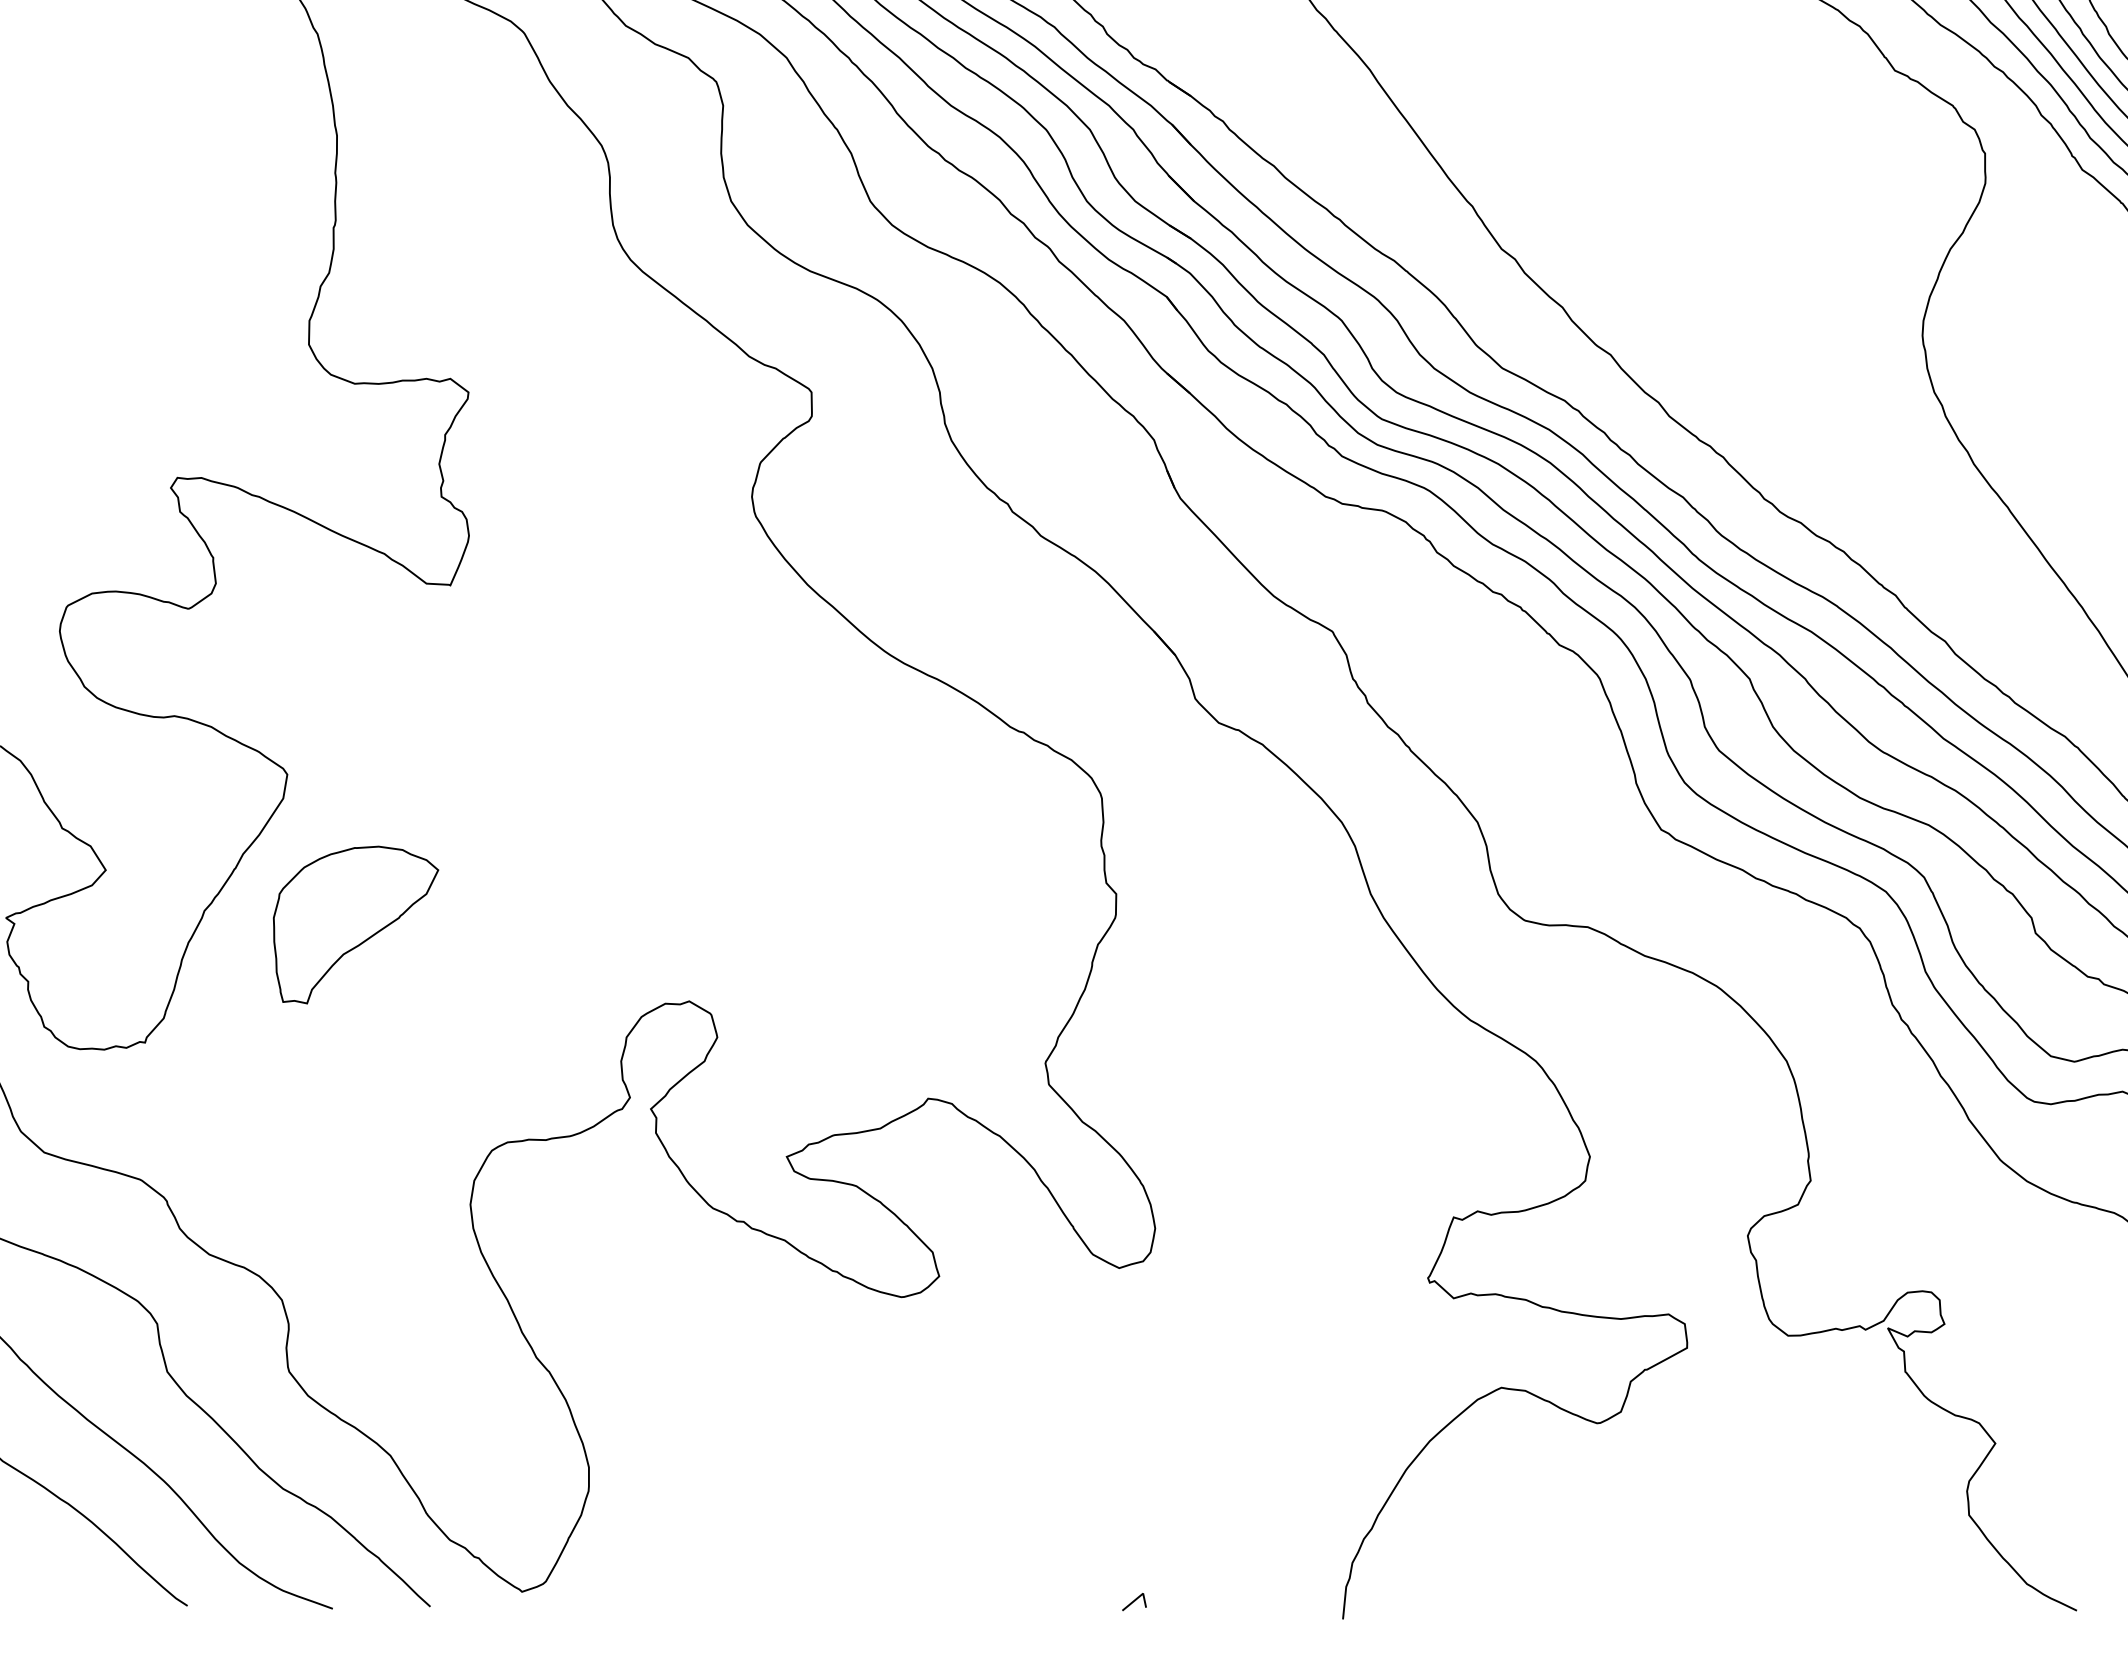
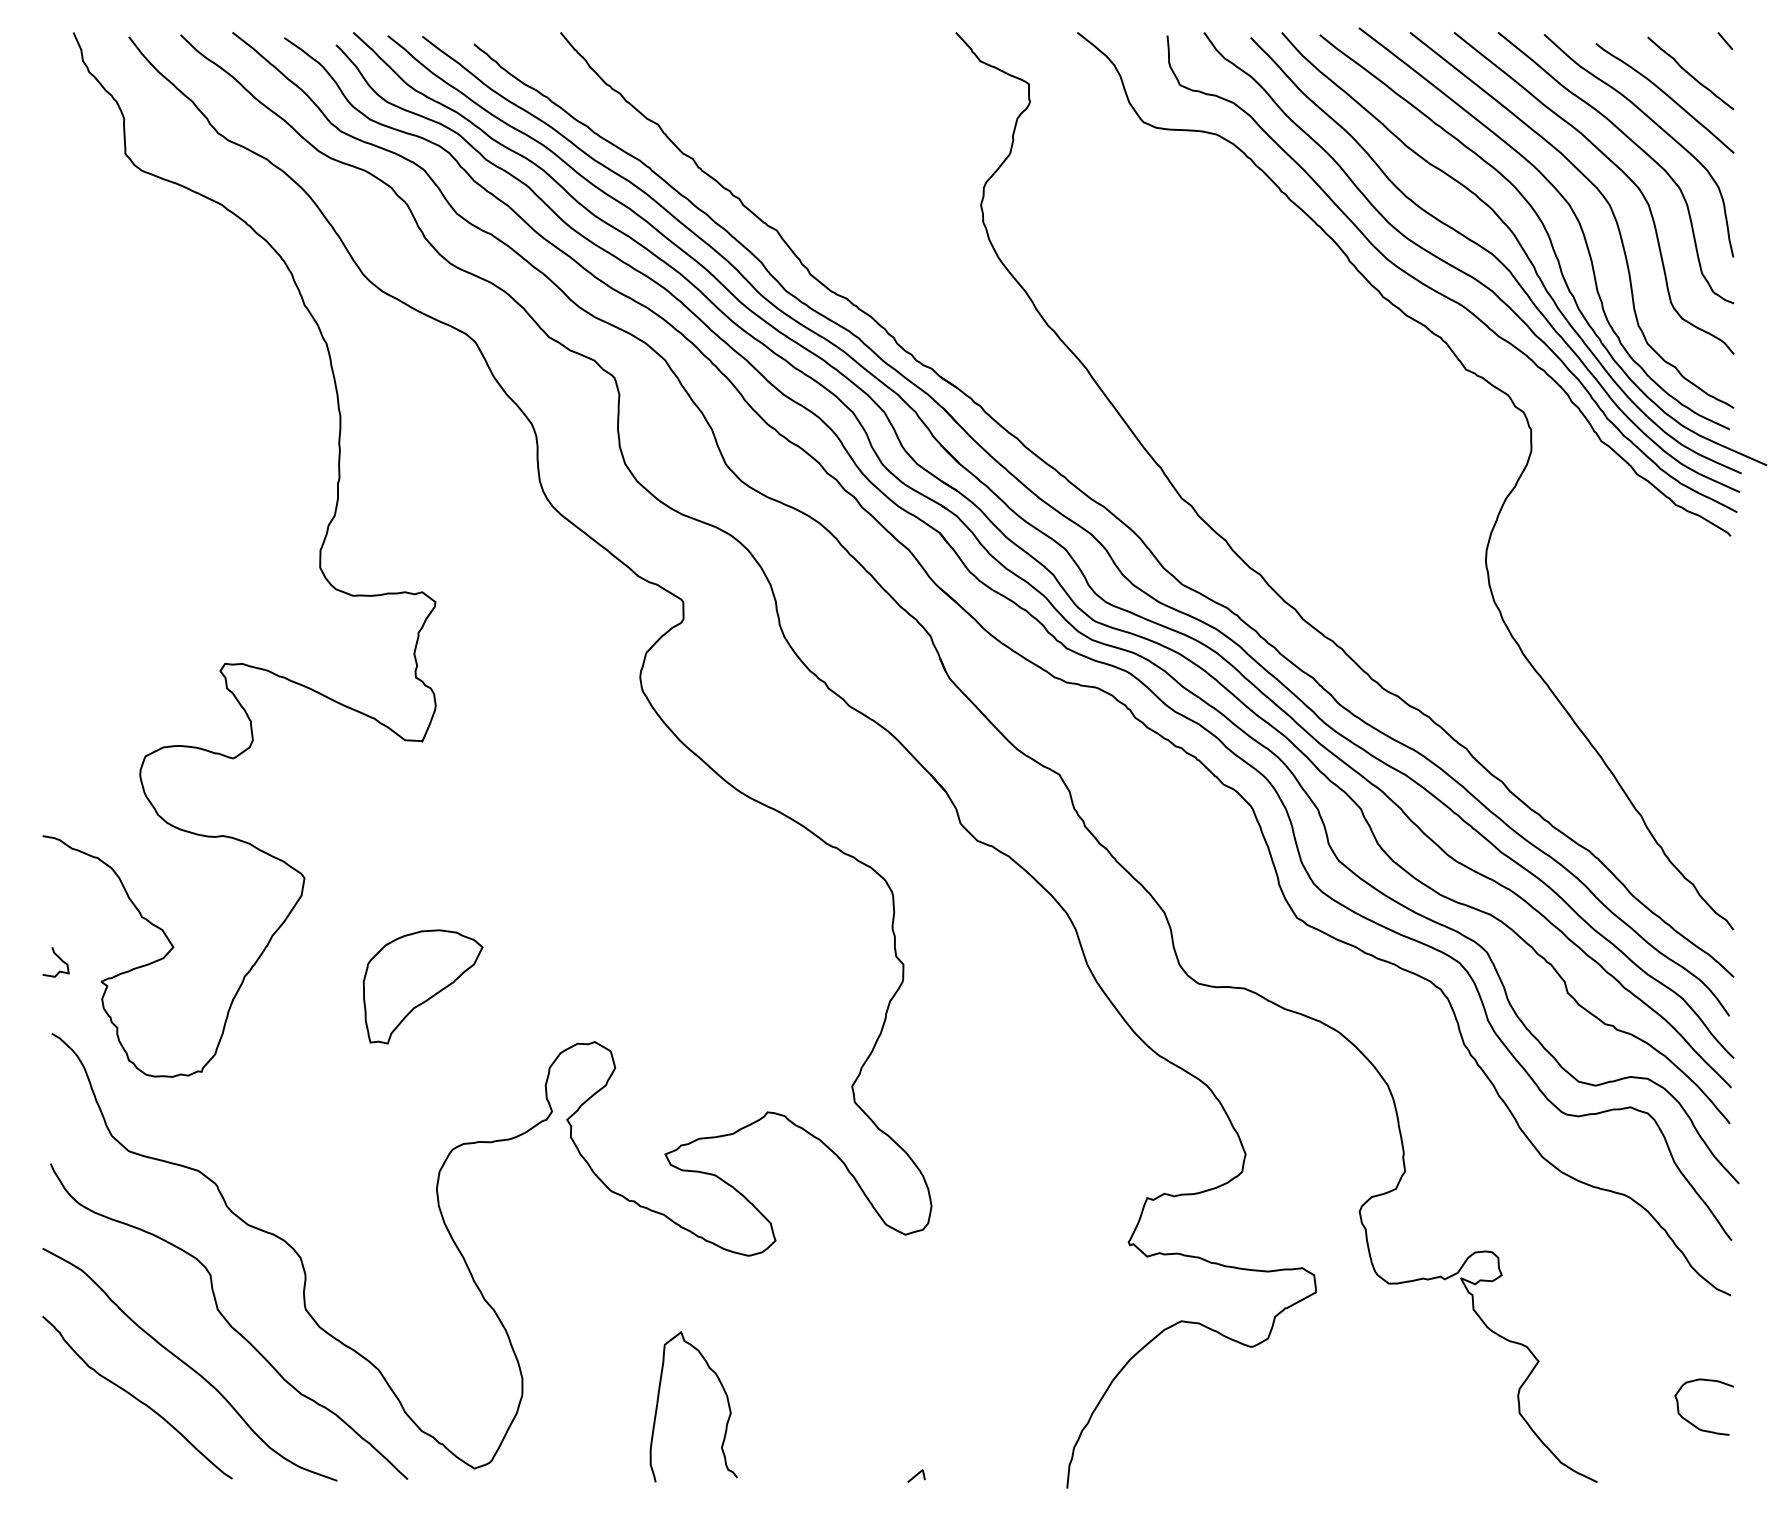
part: (355, 924) -> (422, 986), moved
curve: (870, 1490) -> (725, 1395), added

